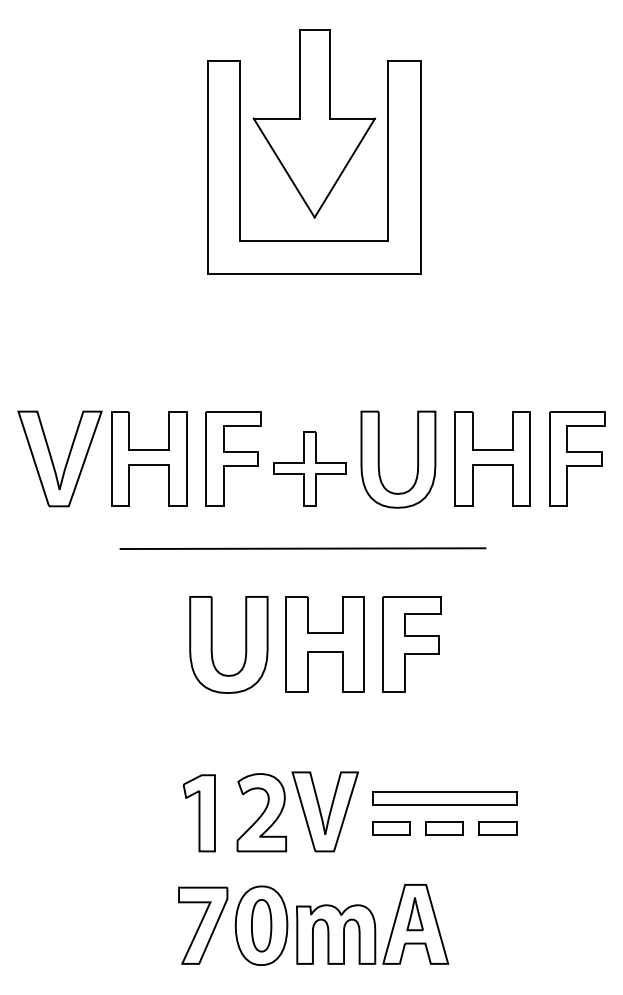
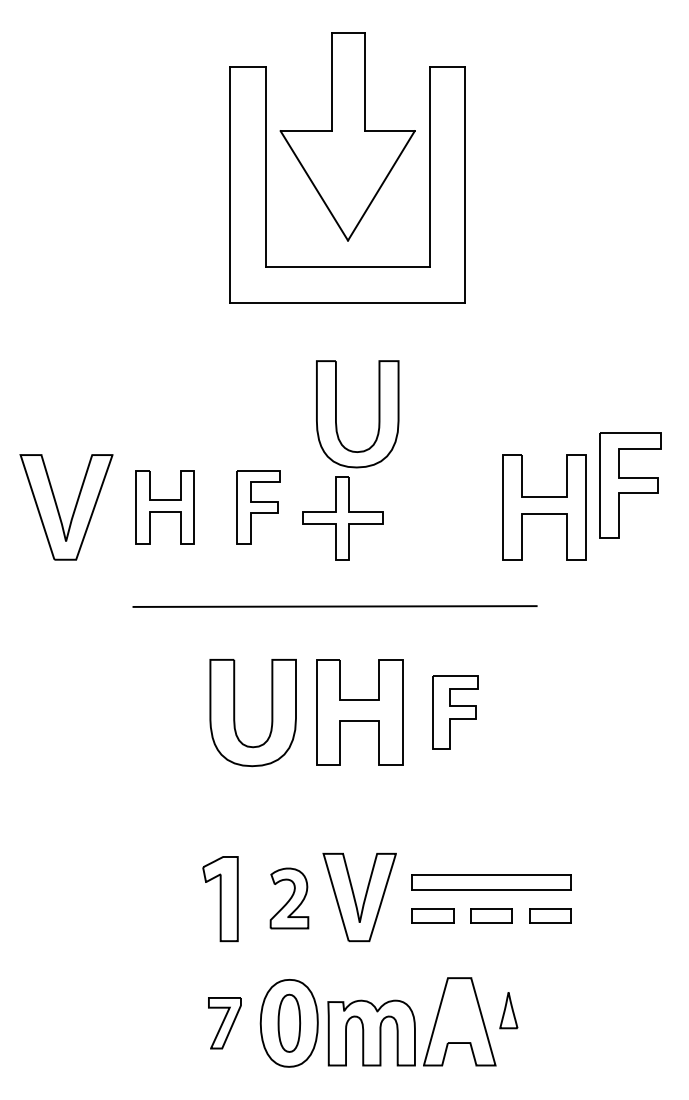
part: (149, 458) -> (165, 506), size x0.7
part: (233, 458) -> (258, 506), size x0.7
part: (577, 458) -> (630, 484), moved
part: (379, 459) -> (336, 414), moved
part: (411, 644) -> (455, 712), size x0.7
part: (261, 812) -> (289, 898), size x0.7
part: (414, 914) -> (508, 1010), moved
part: (203, 925) -> (225, 1023), size x0.6

